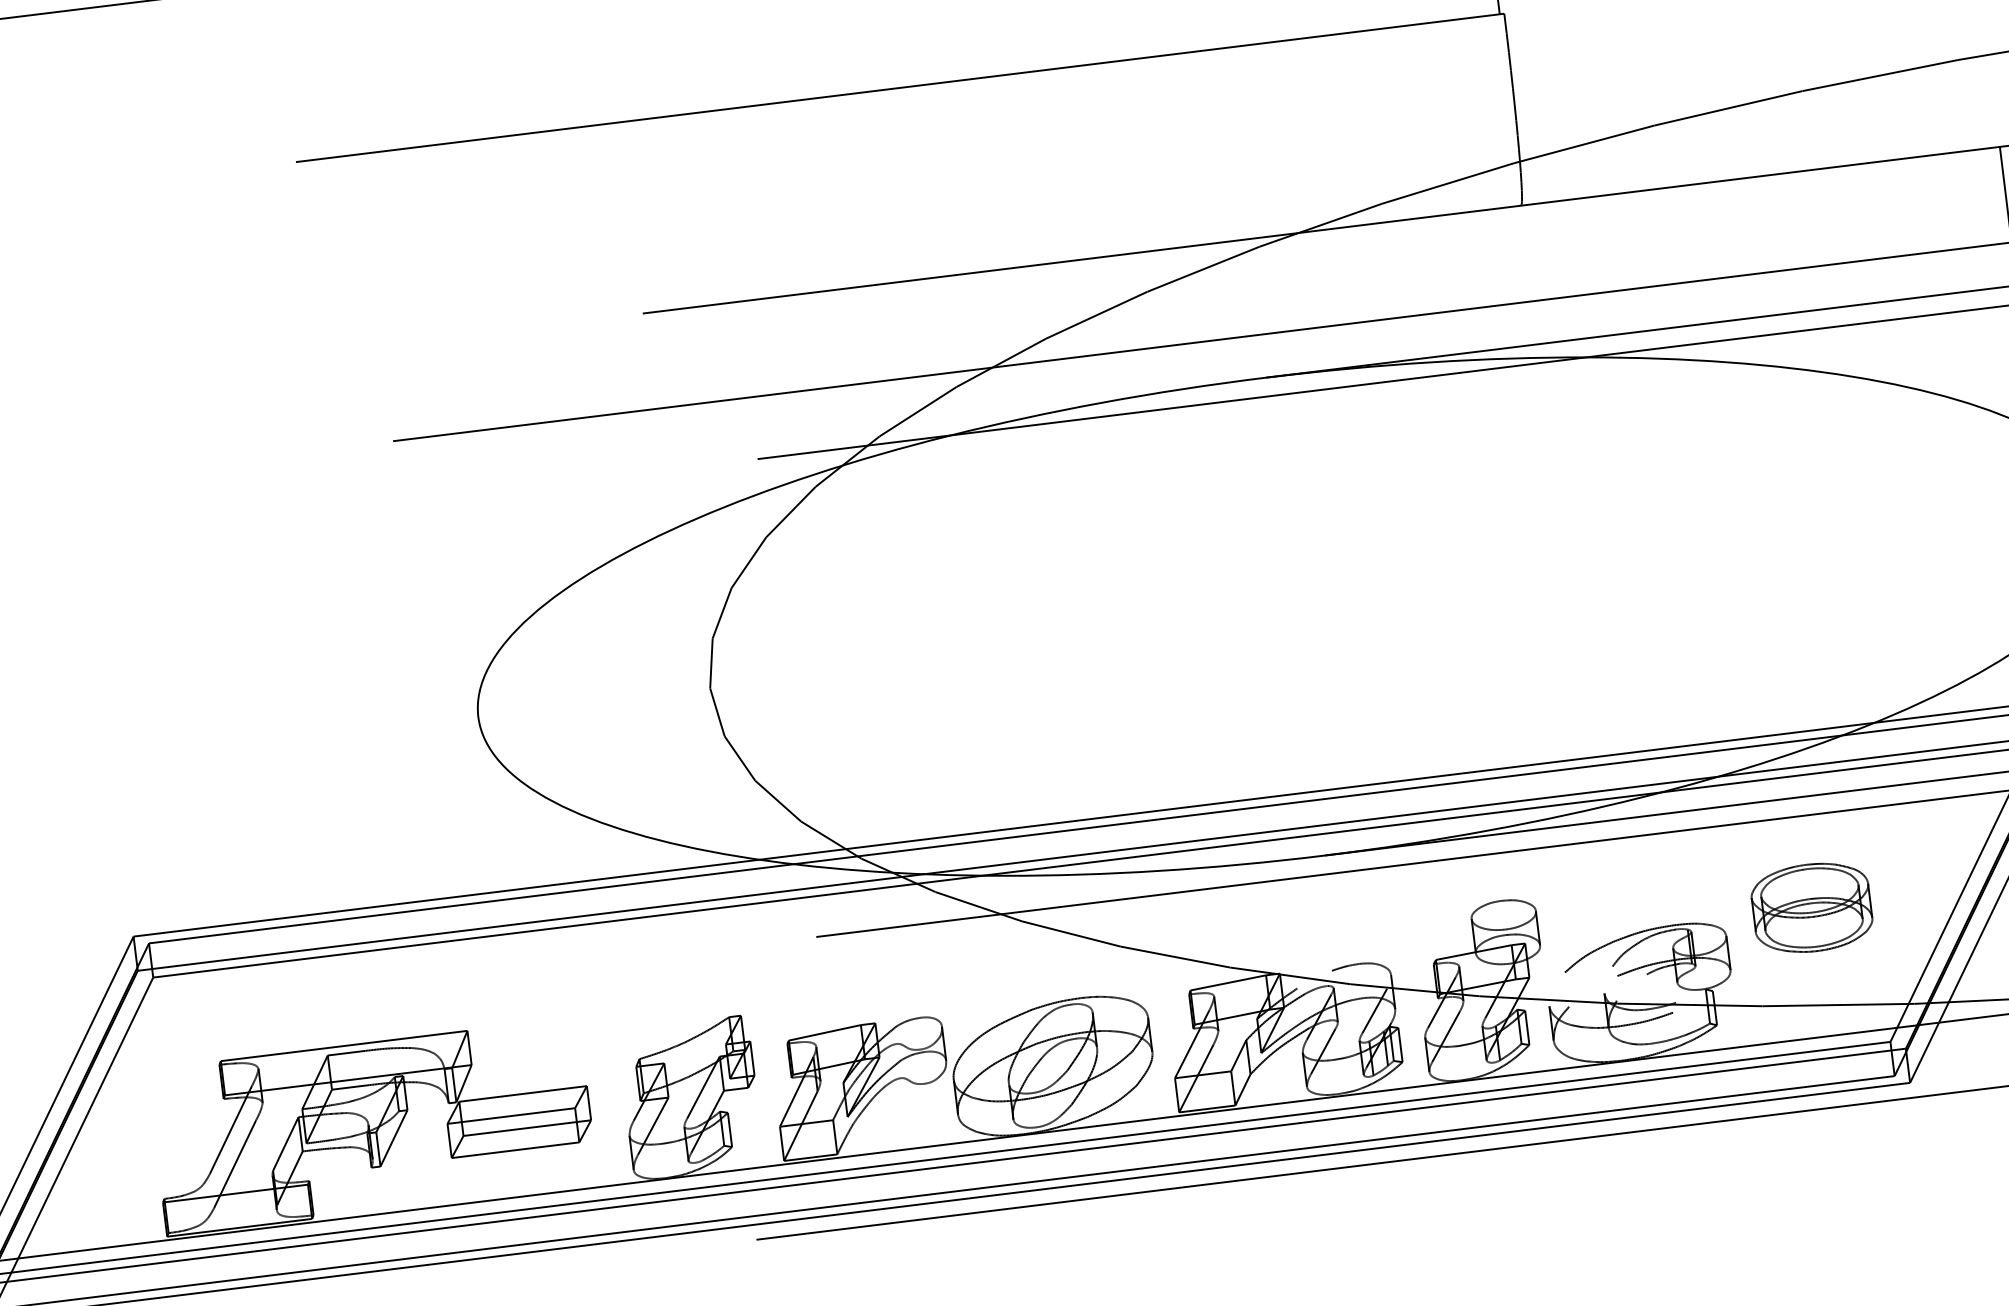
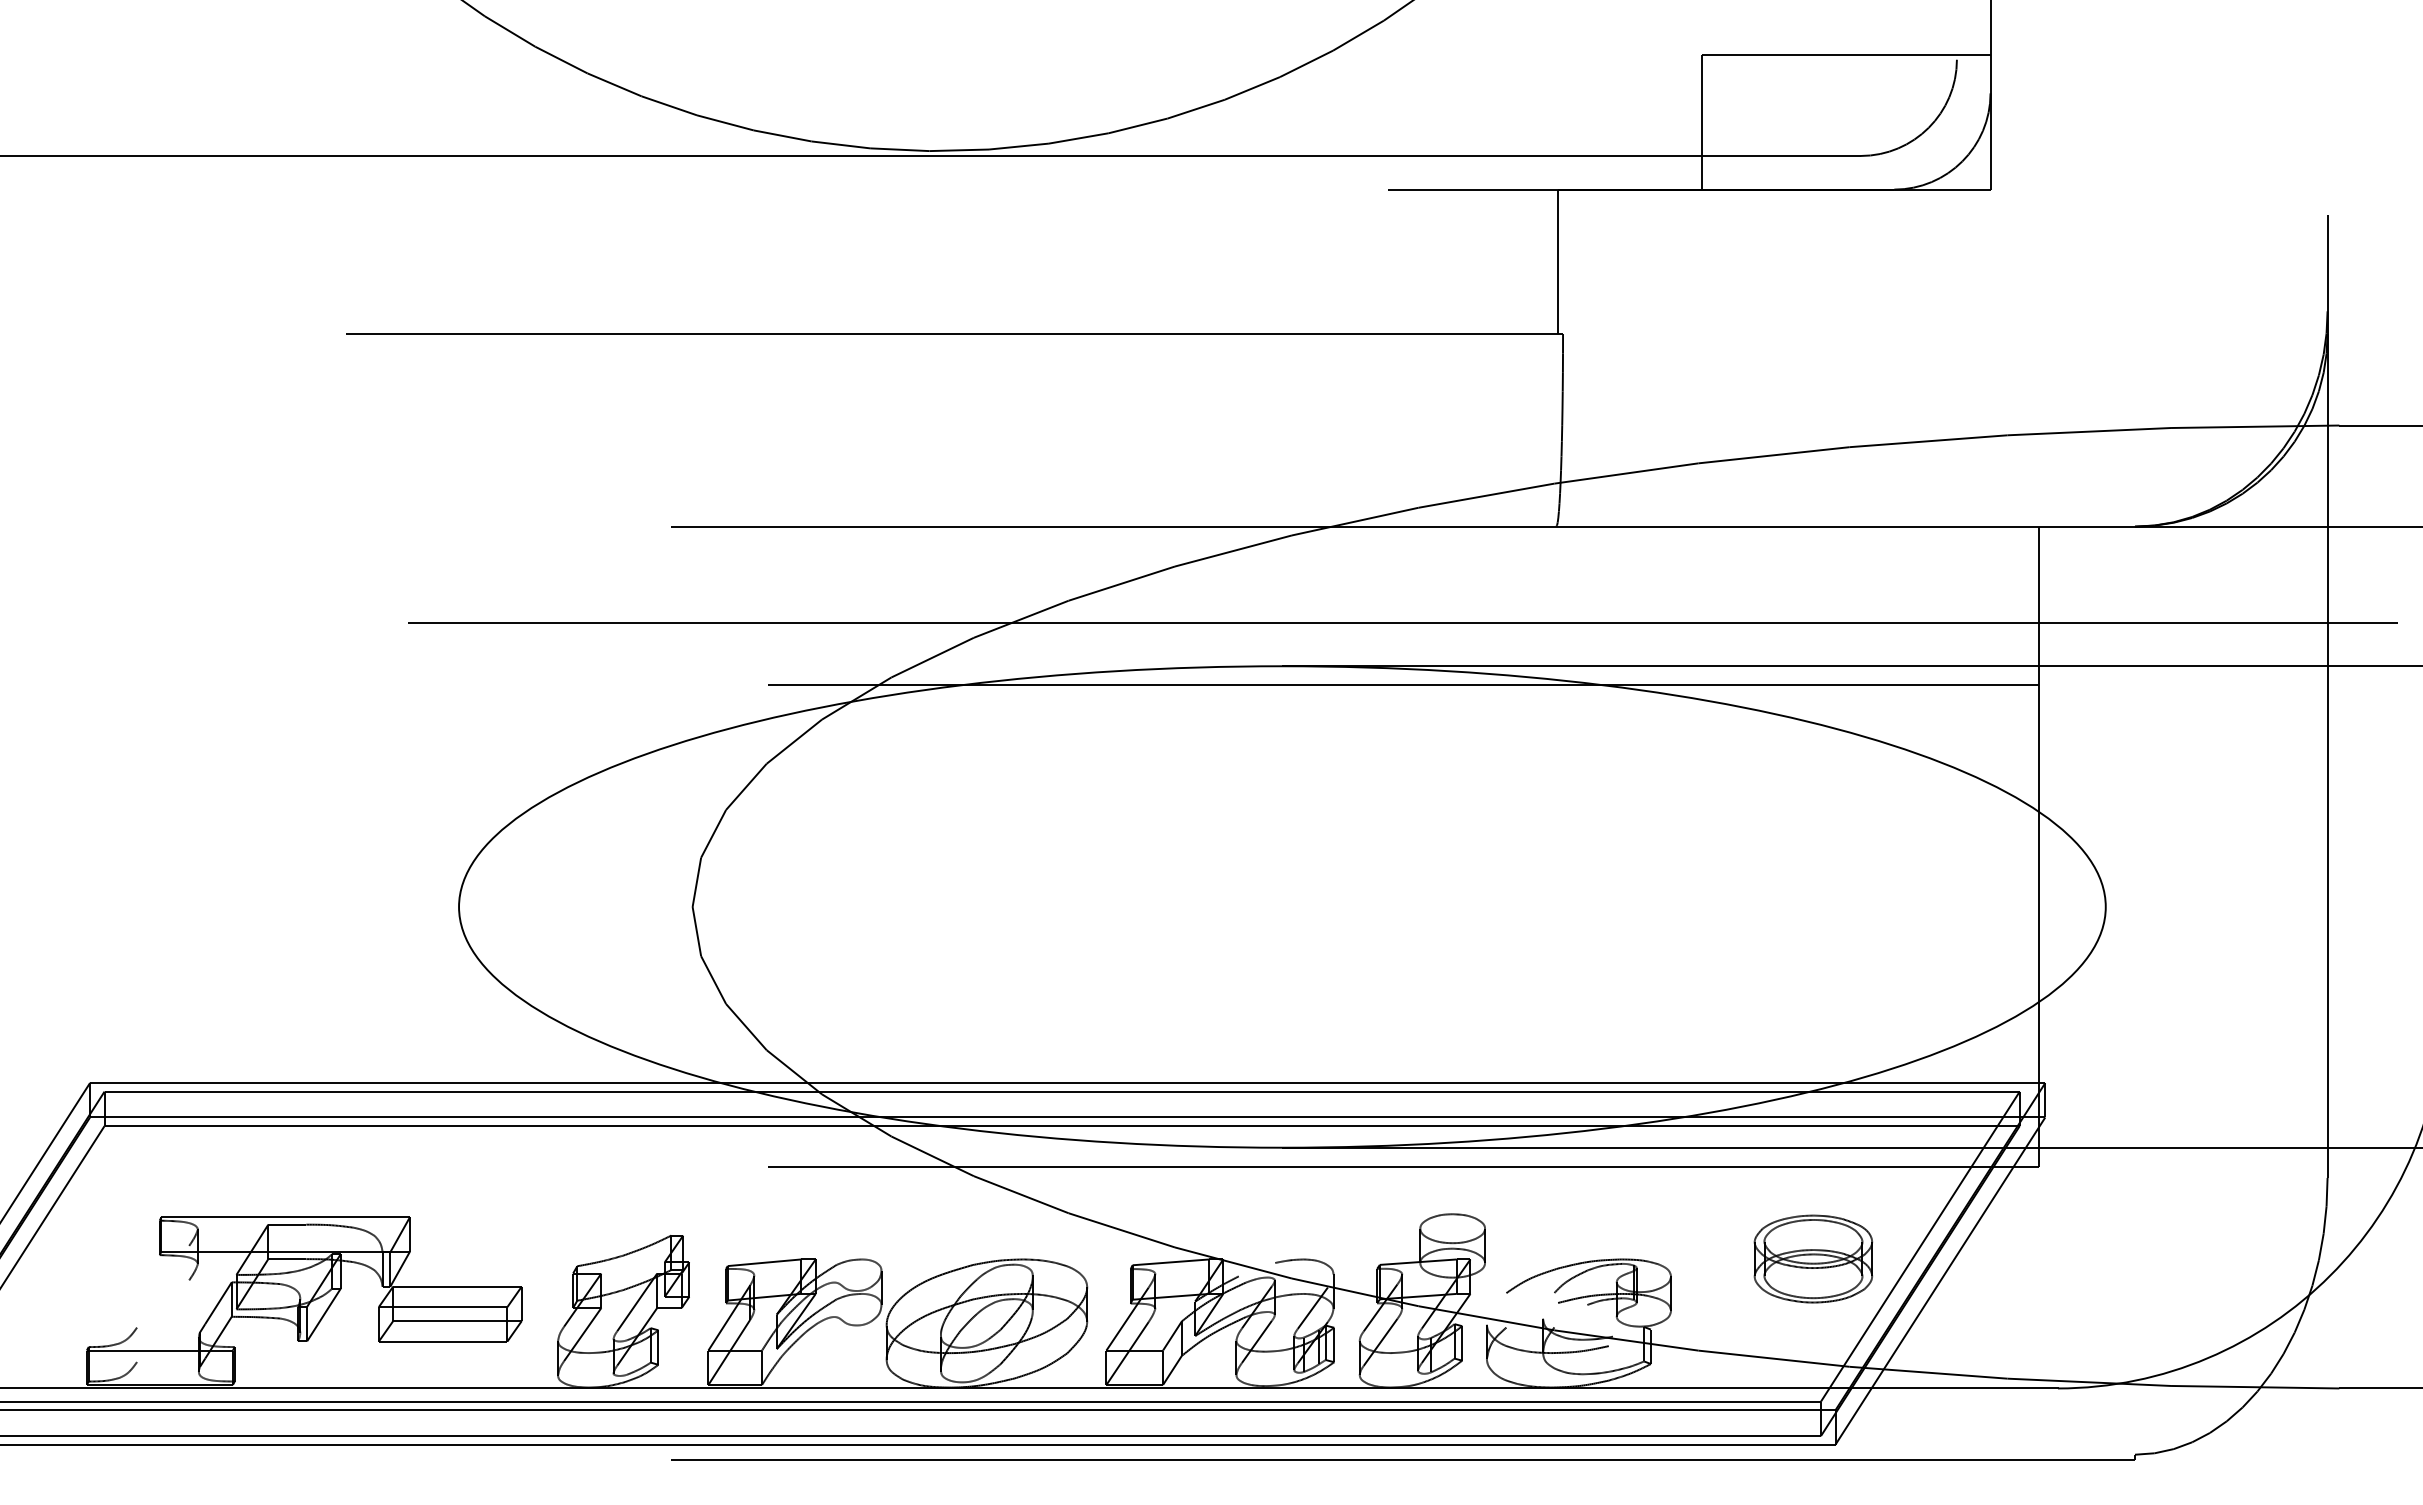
part: (1810, 907) -> (1812, 1258), moved
line: (231, 1129) -> (163, 1286), removed
line: (235, 1164) -> (163, 1321), removed

